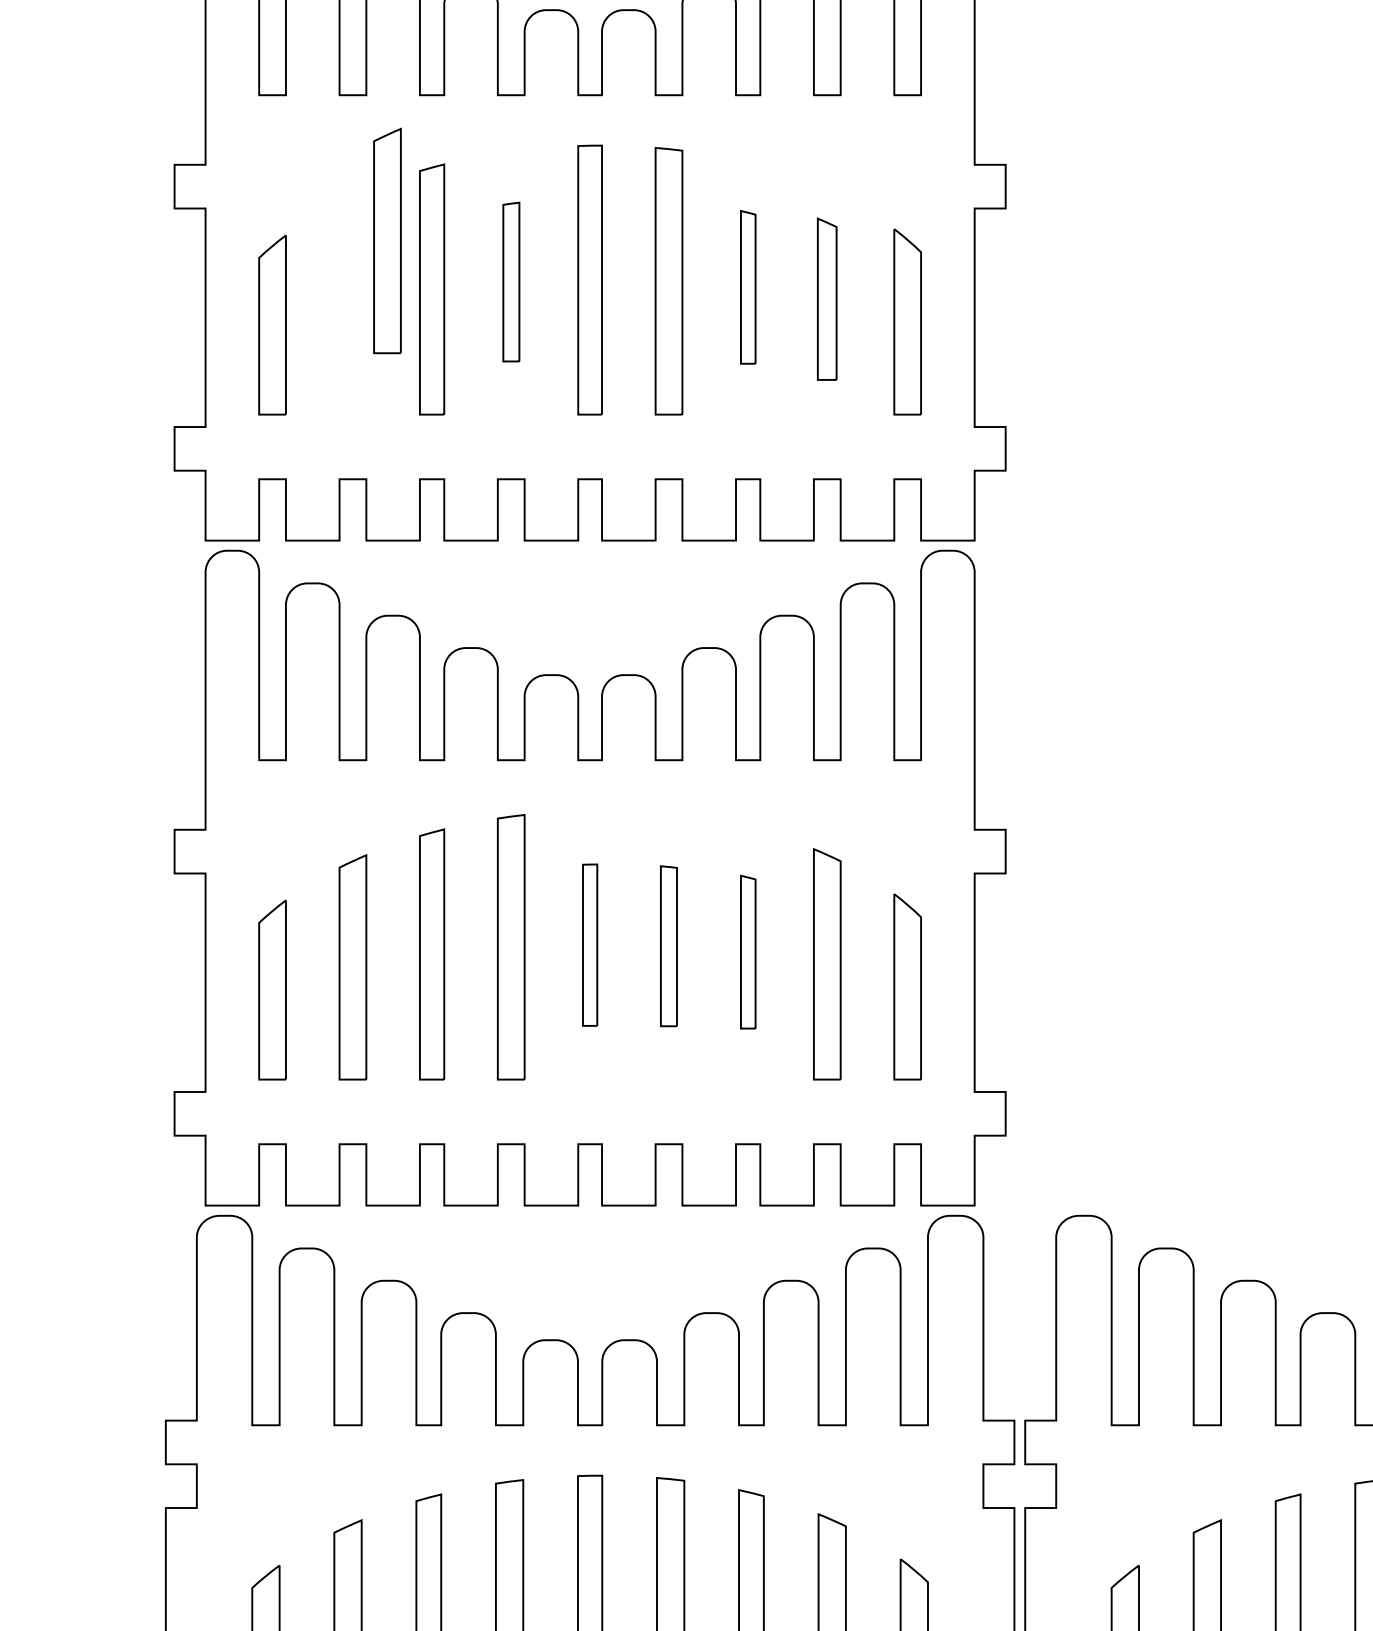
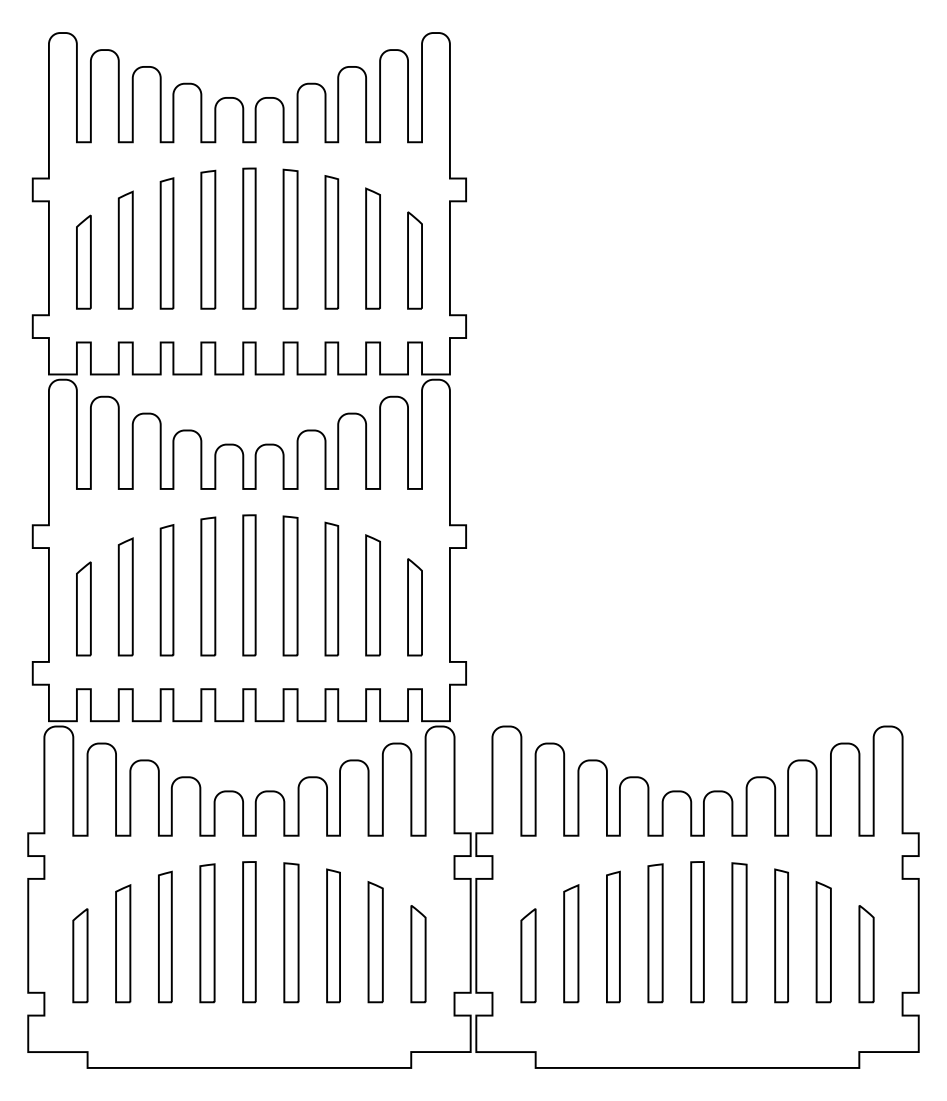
part: (386, 239) -> (125, 249), moved
part: (511, 281) -> (208, 239), size x1.67
part: (747, 287) -> (331, 242), size x1.67
part: (826, 299) -> (372, 248), size x1.43
part: (590, 945) -> (249, 585), size x1.67
part: (668, 945) -> (290, 585), size x1.67
part: (747, 951) -> (331, 588), size x1.67

